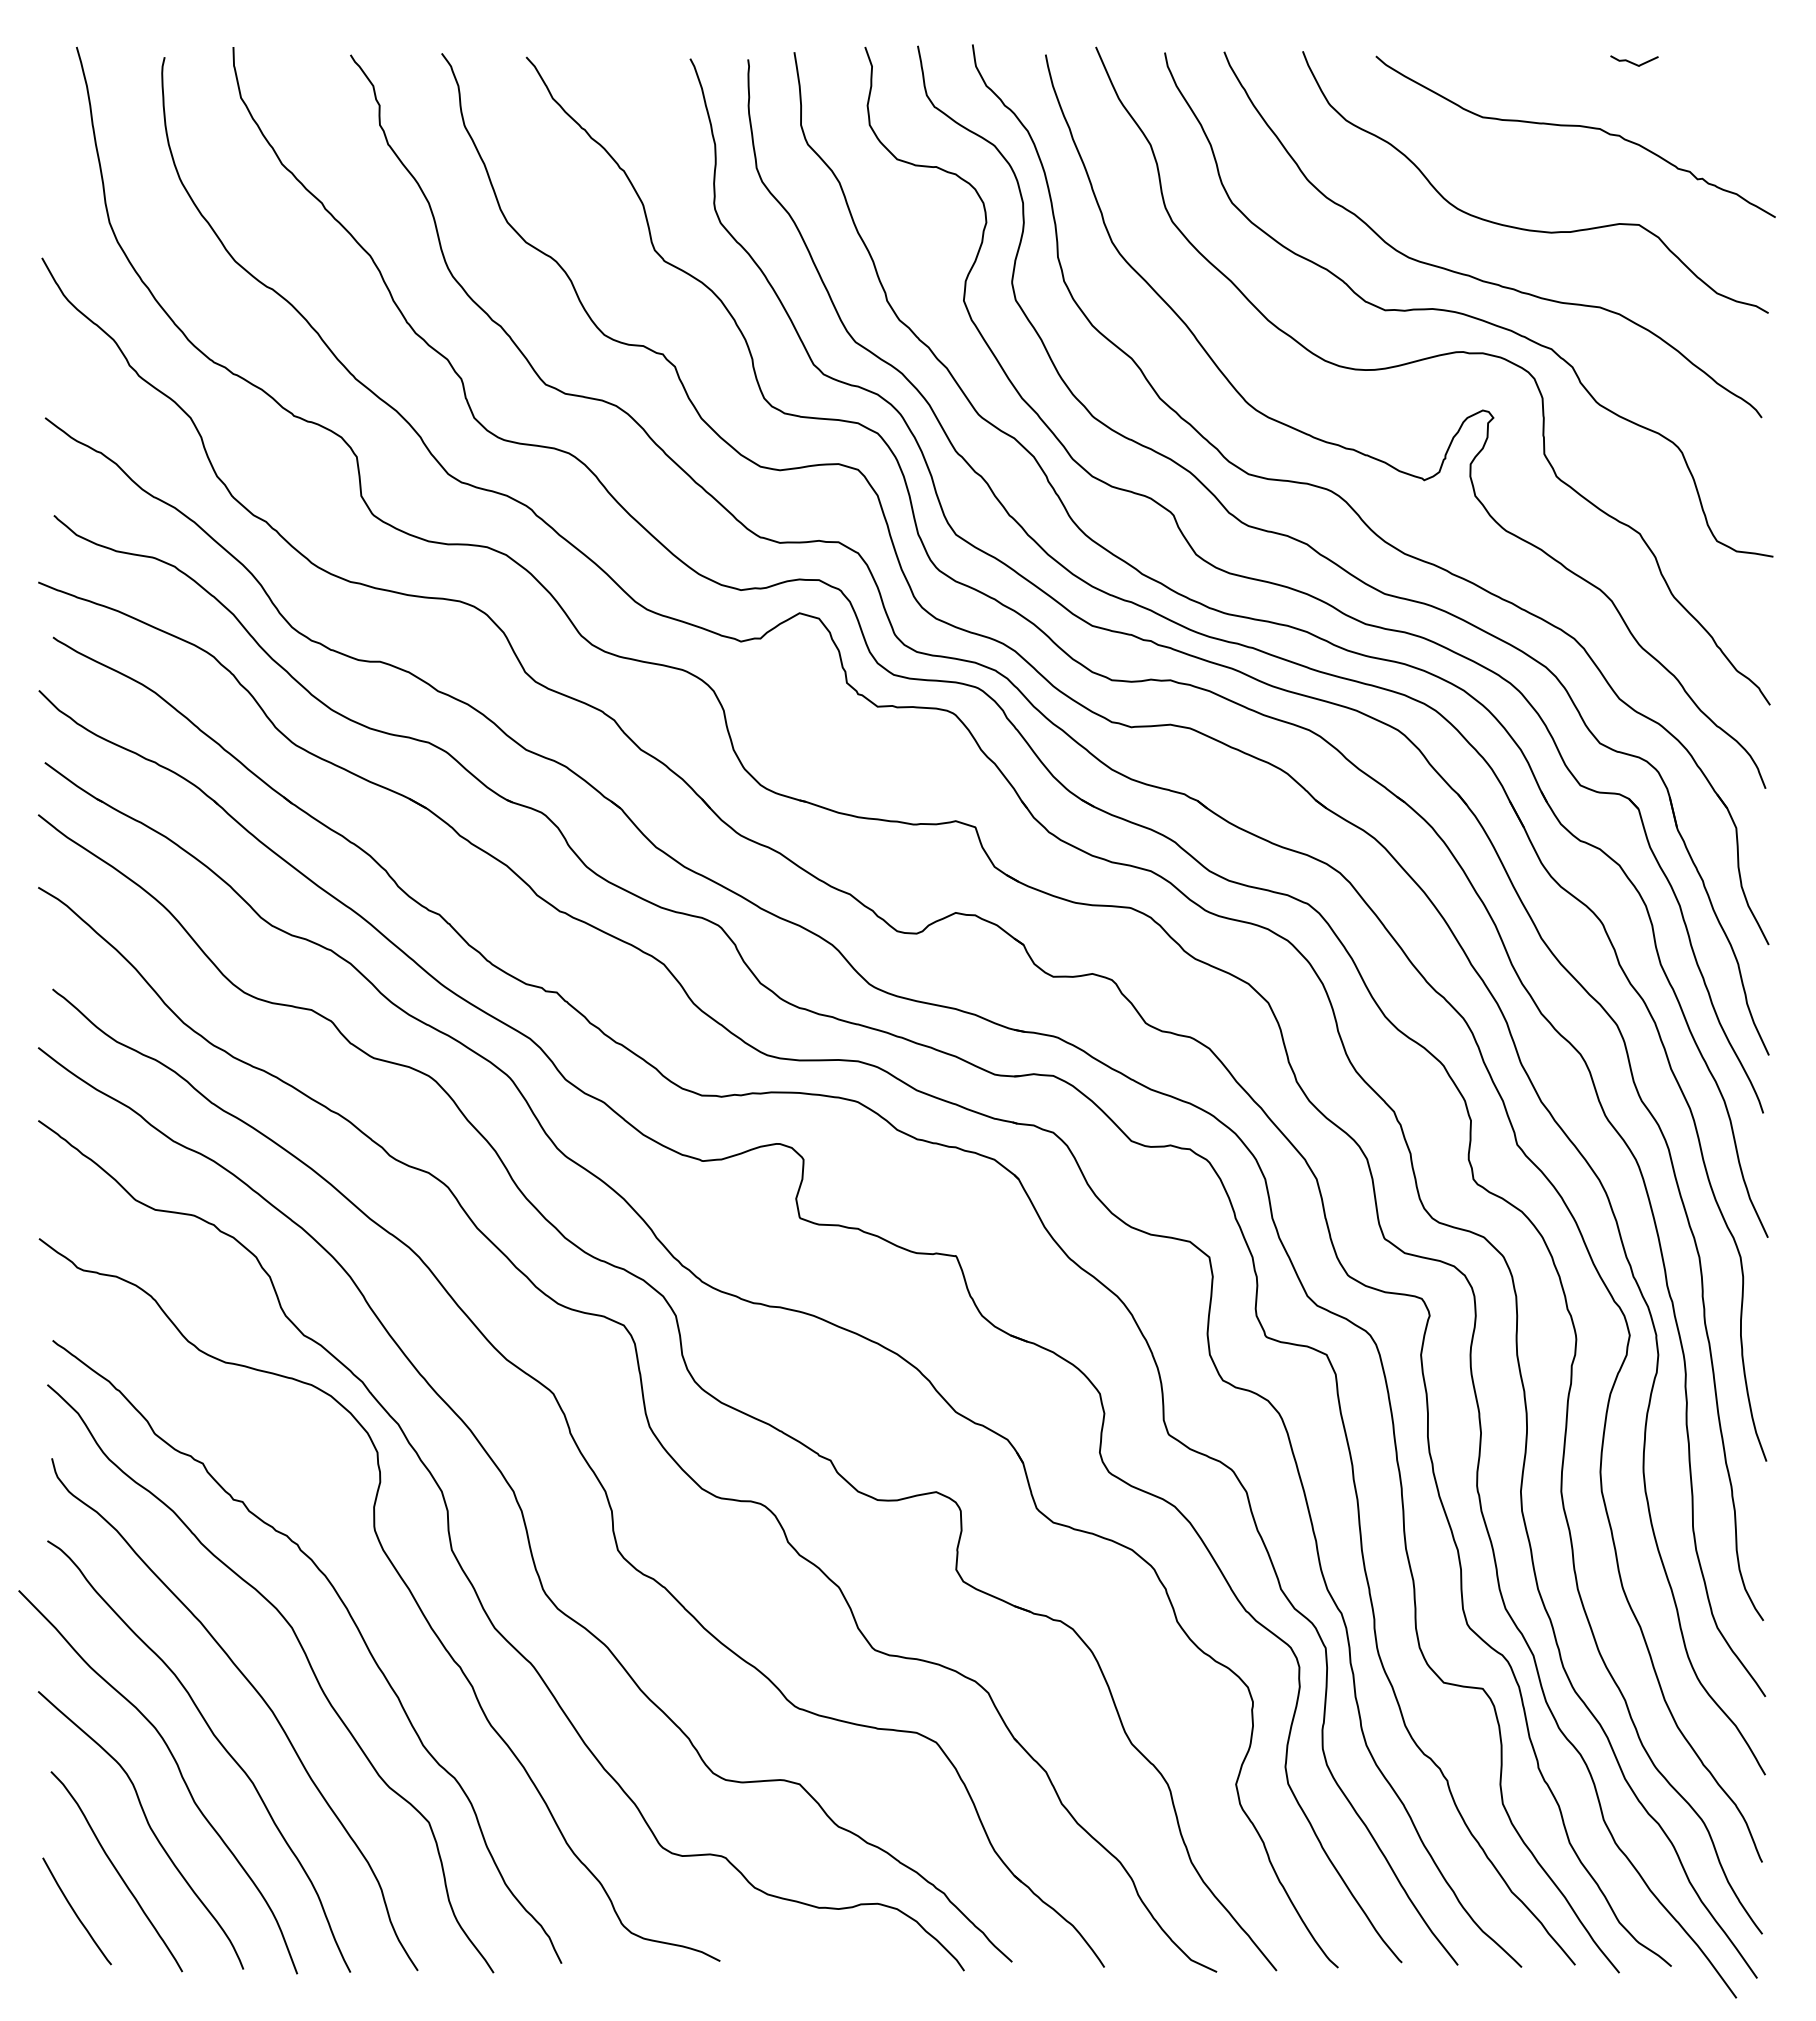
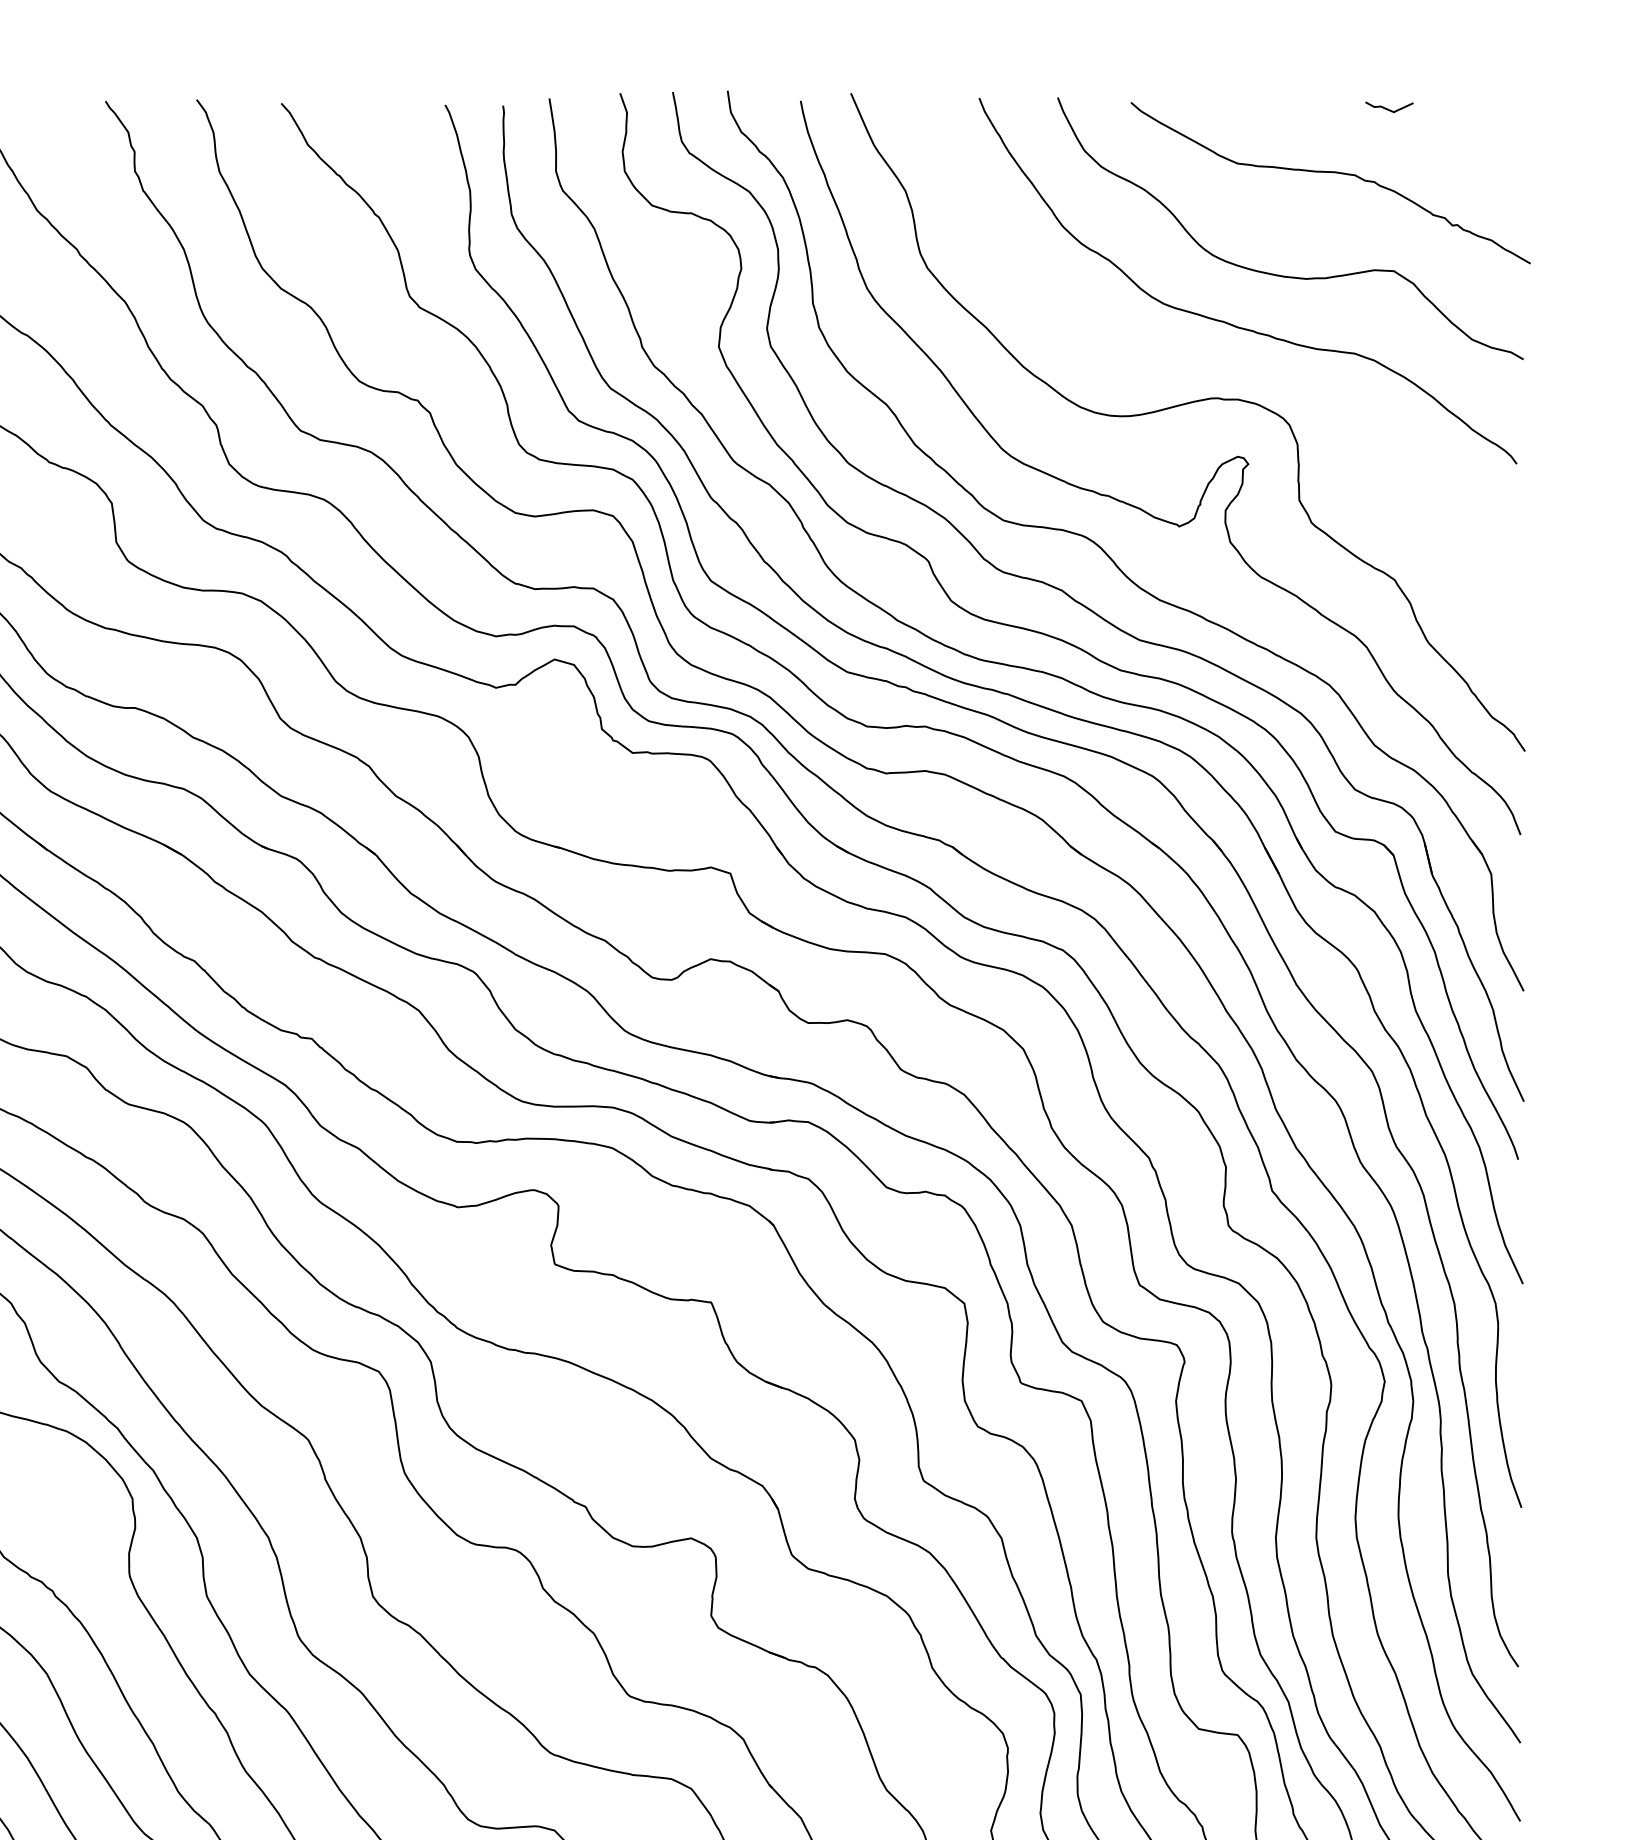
curve: (1465, 313) -> (1220, 359), removed

